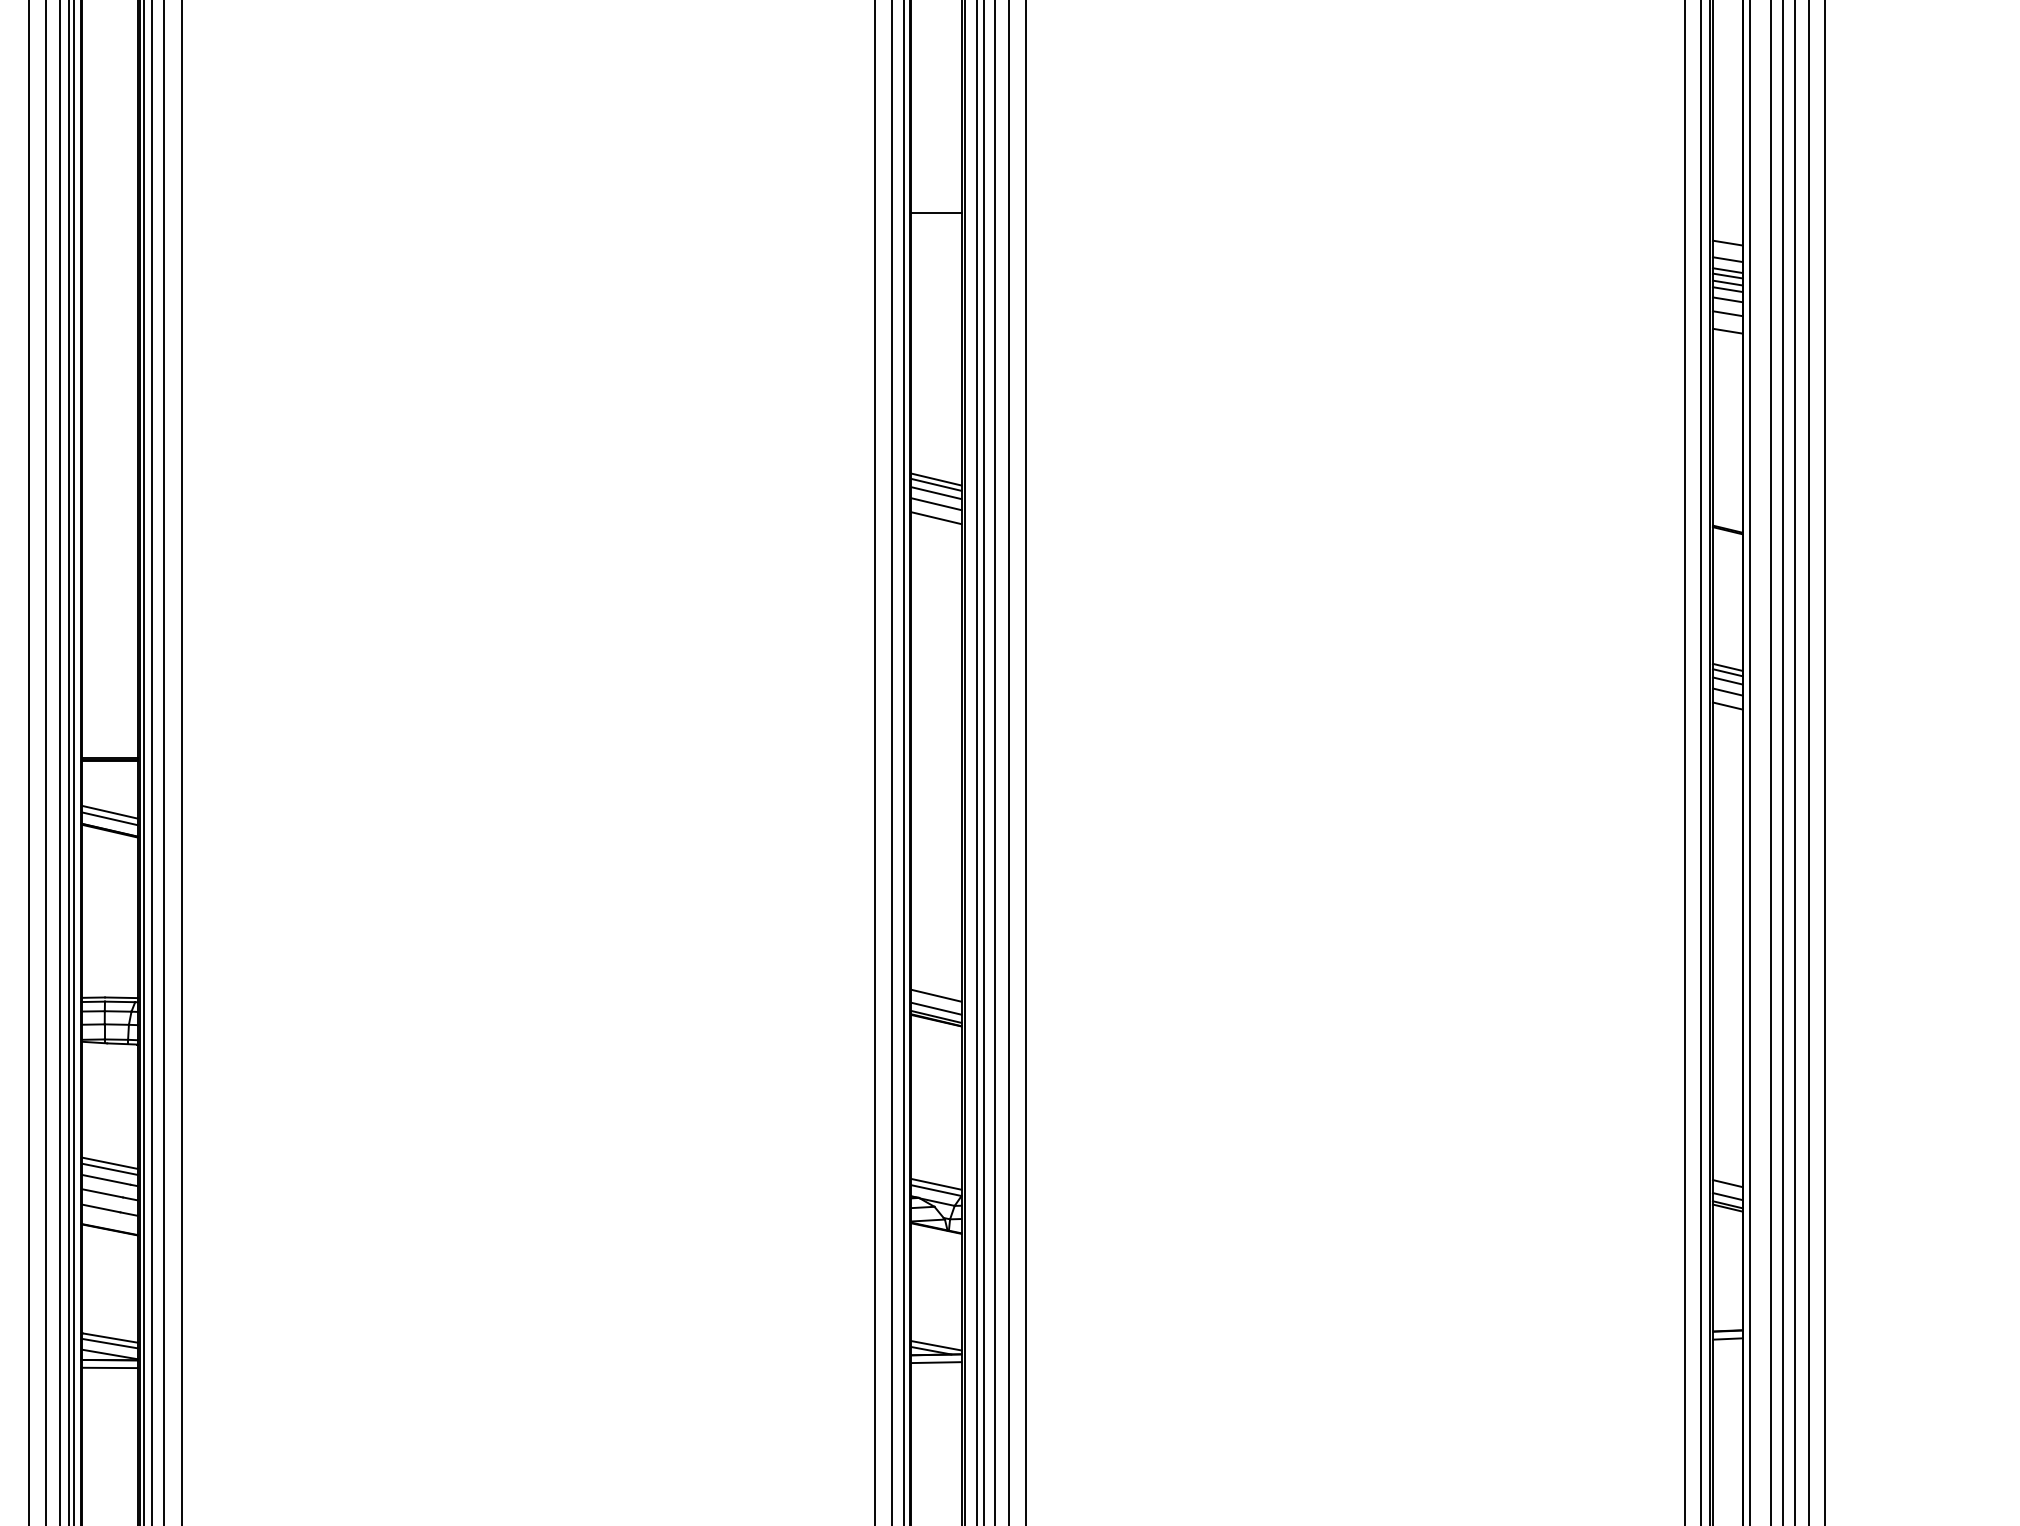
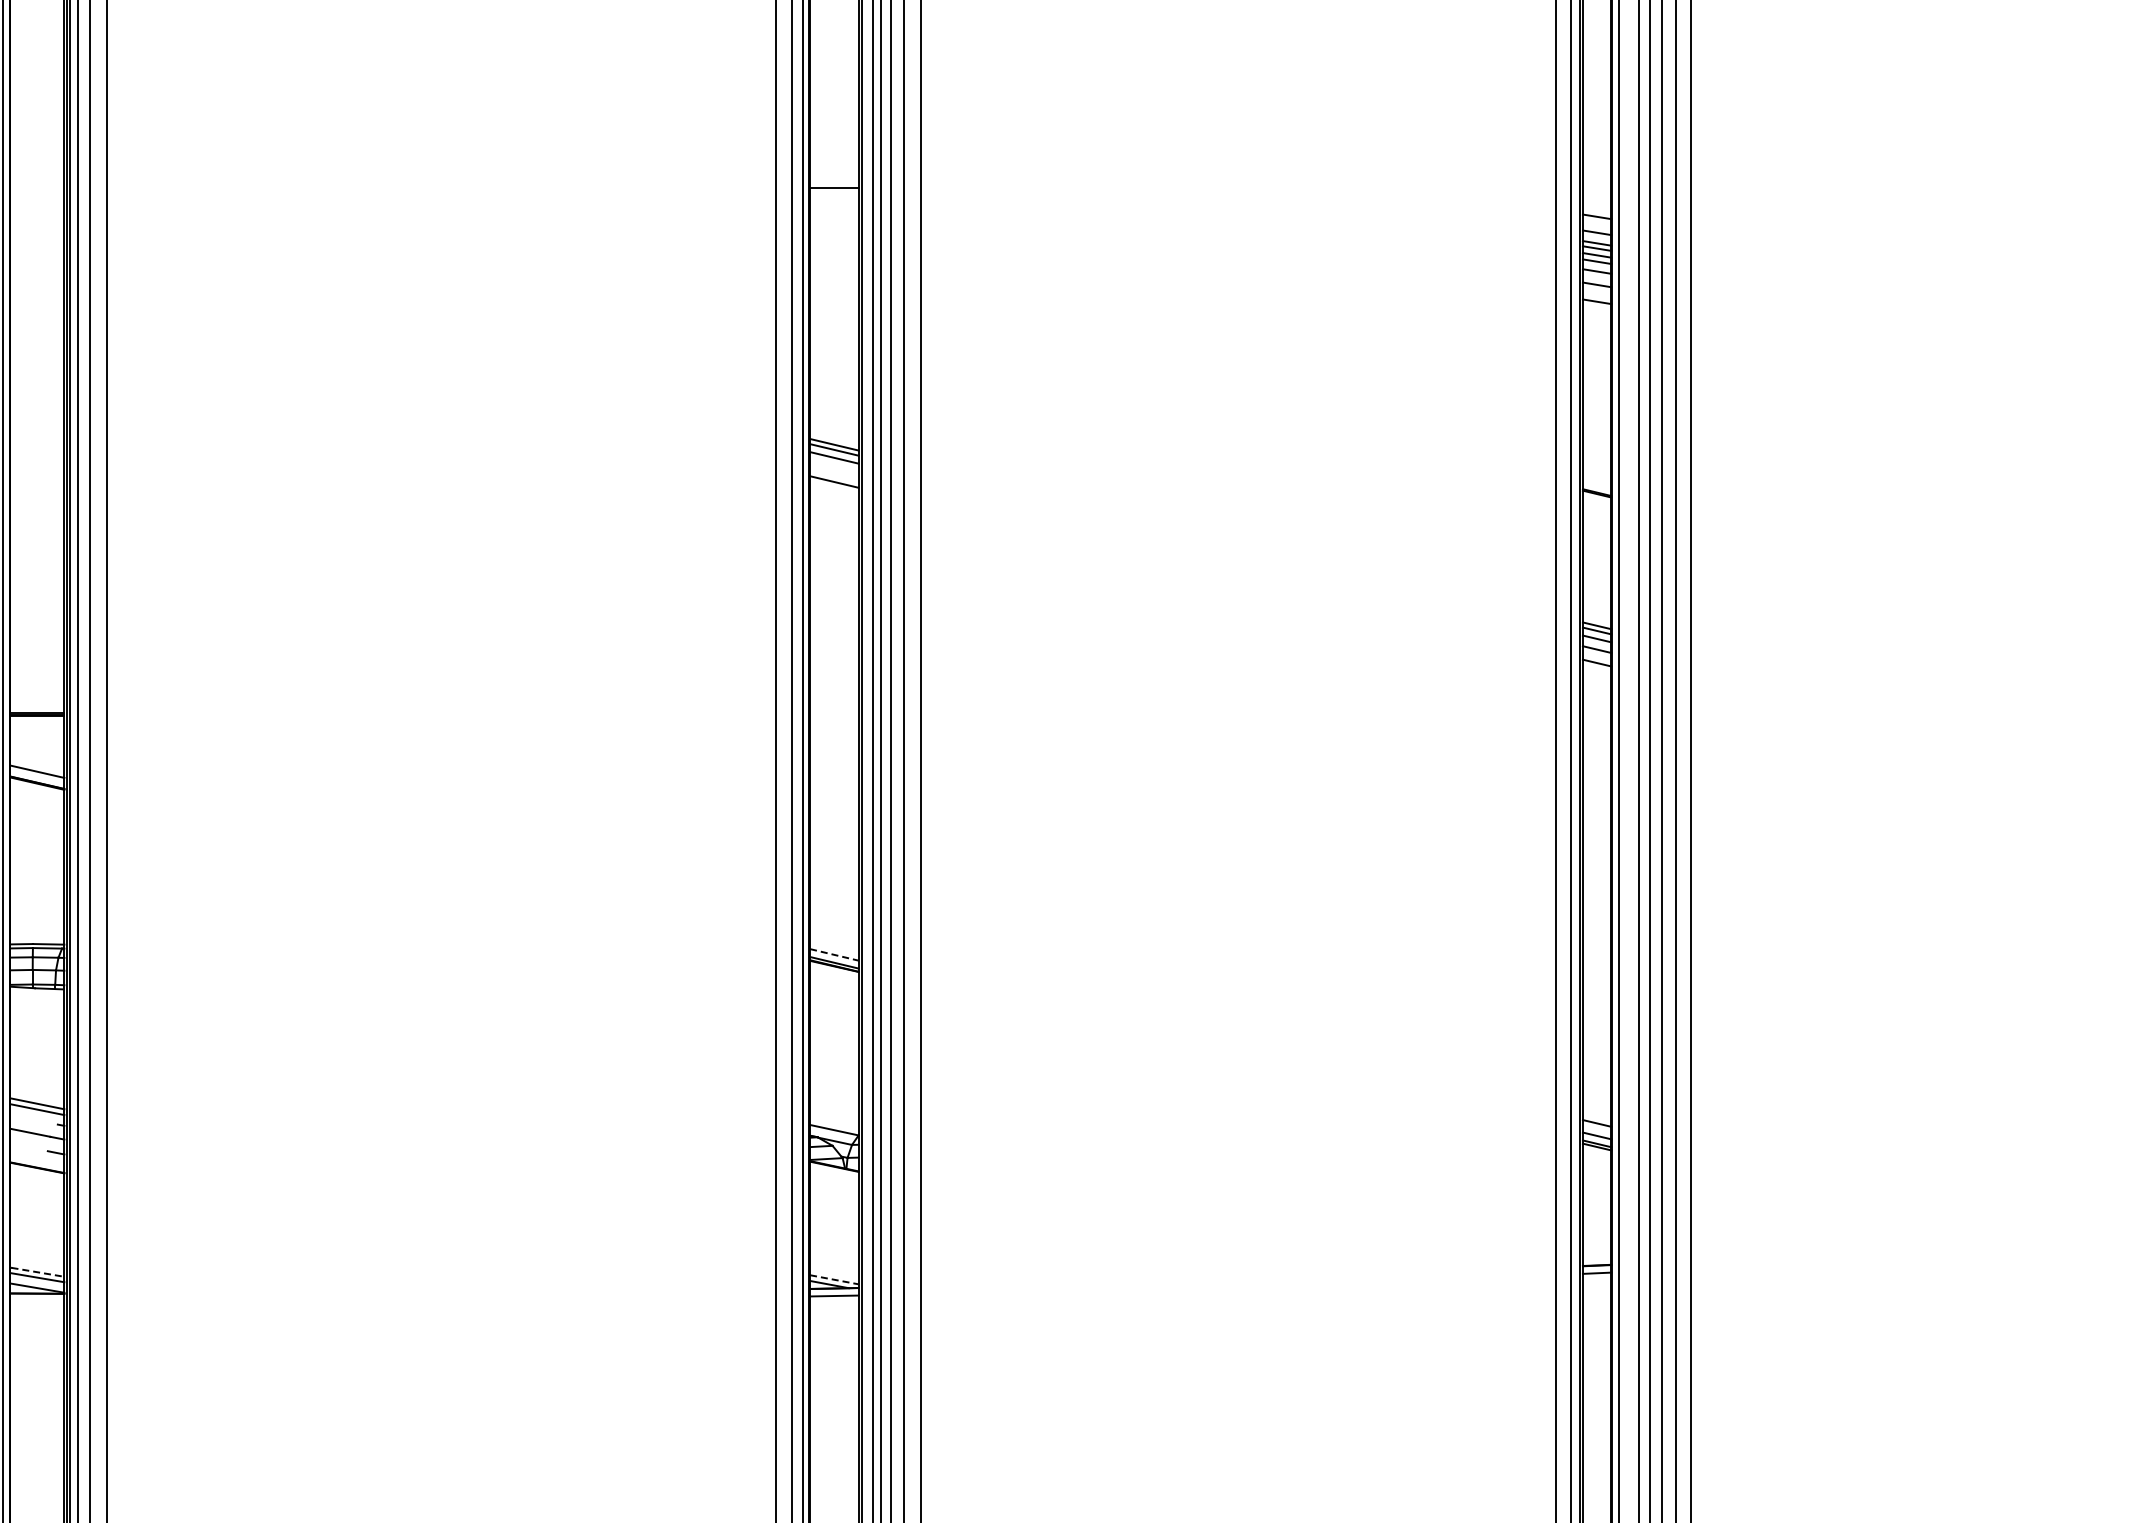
line: (936, 504) -> (834, 468), removed
line: (109, 812) -> (37, 765), removed
line: (936, 995) -> (834, 942), removed
line: (936, 1008) -> (834, 954), solid -> dashed
line: (105, 1179) -> (33, 1119), removed
line: (936, 1183) -> (834, 1123), removed
line: (100, 1208) -> (28, 1147), removed
line: (109, 1338) -> (37, 1272), solid -> dashed
line: (936, 1345) -> (834, 1279), solid -> dashed
line: (109, 1368) -> (37, 1301), removed

